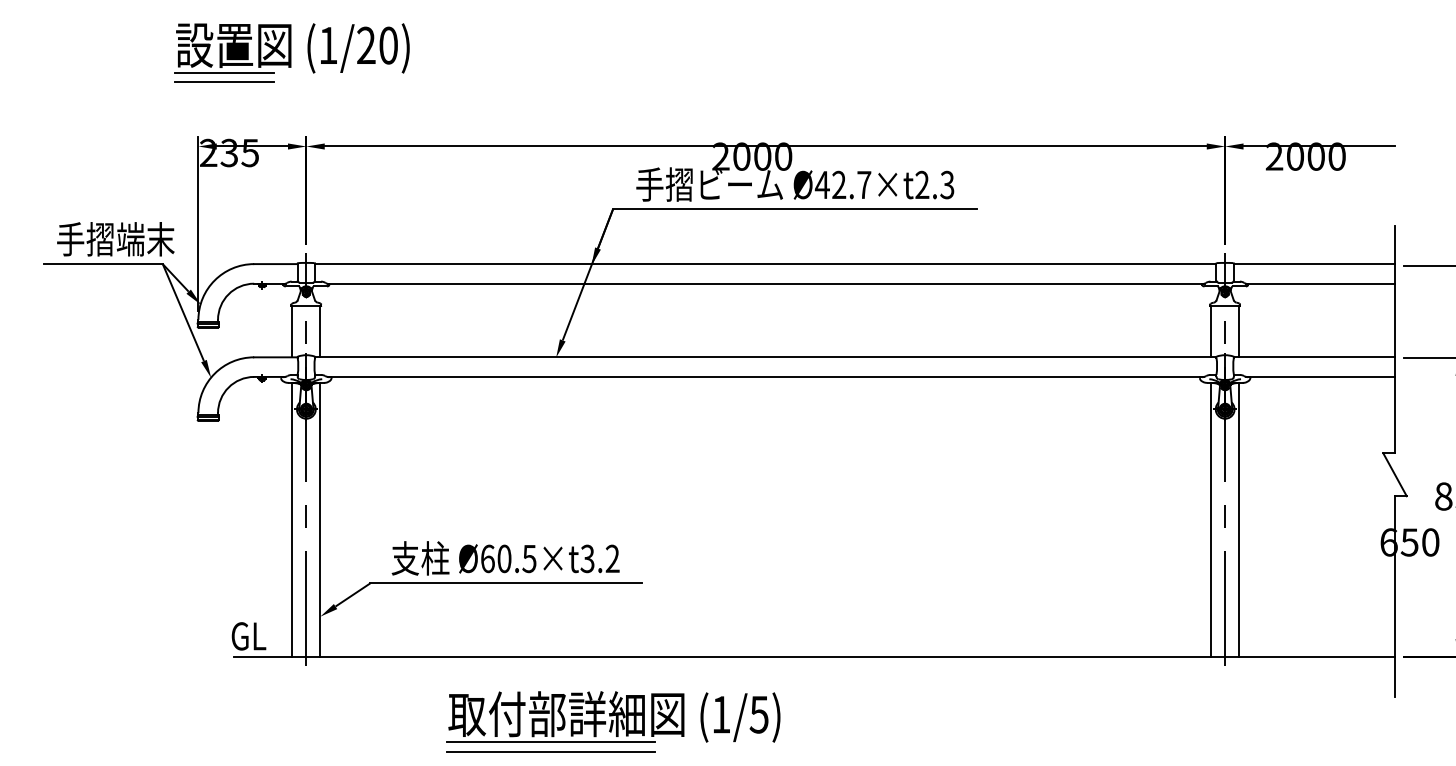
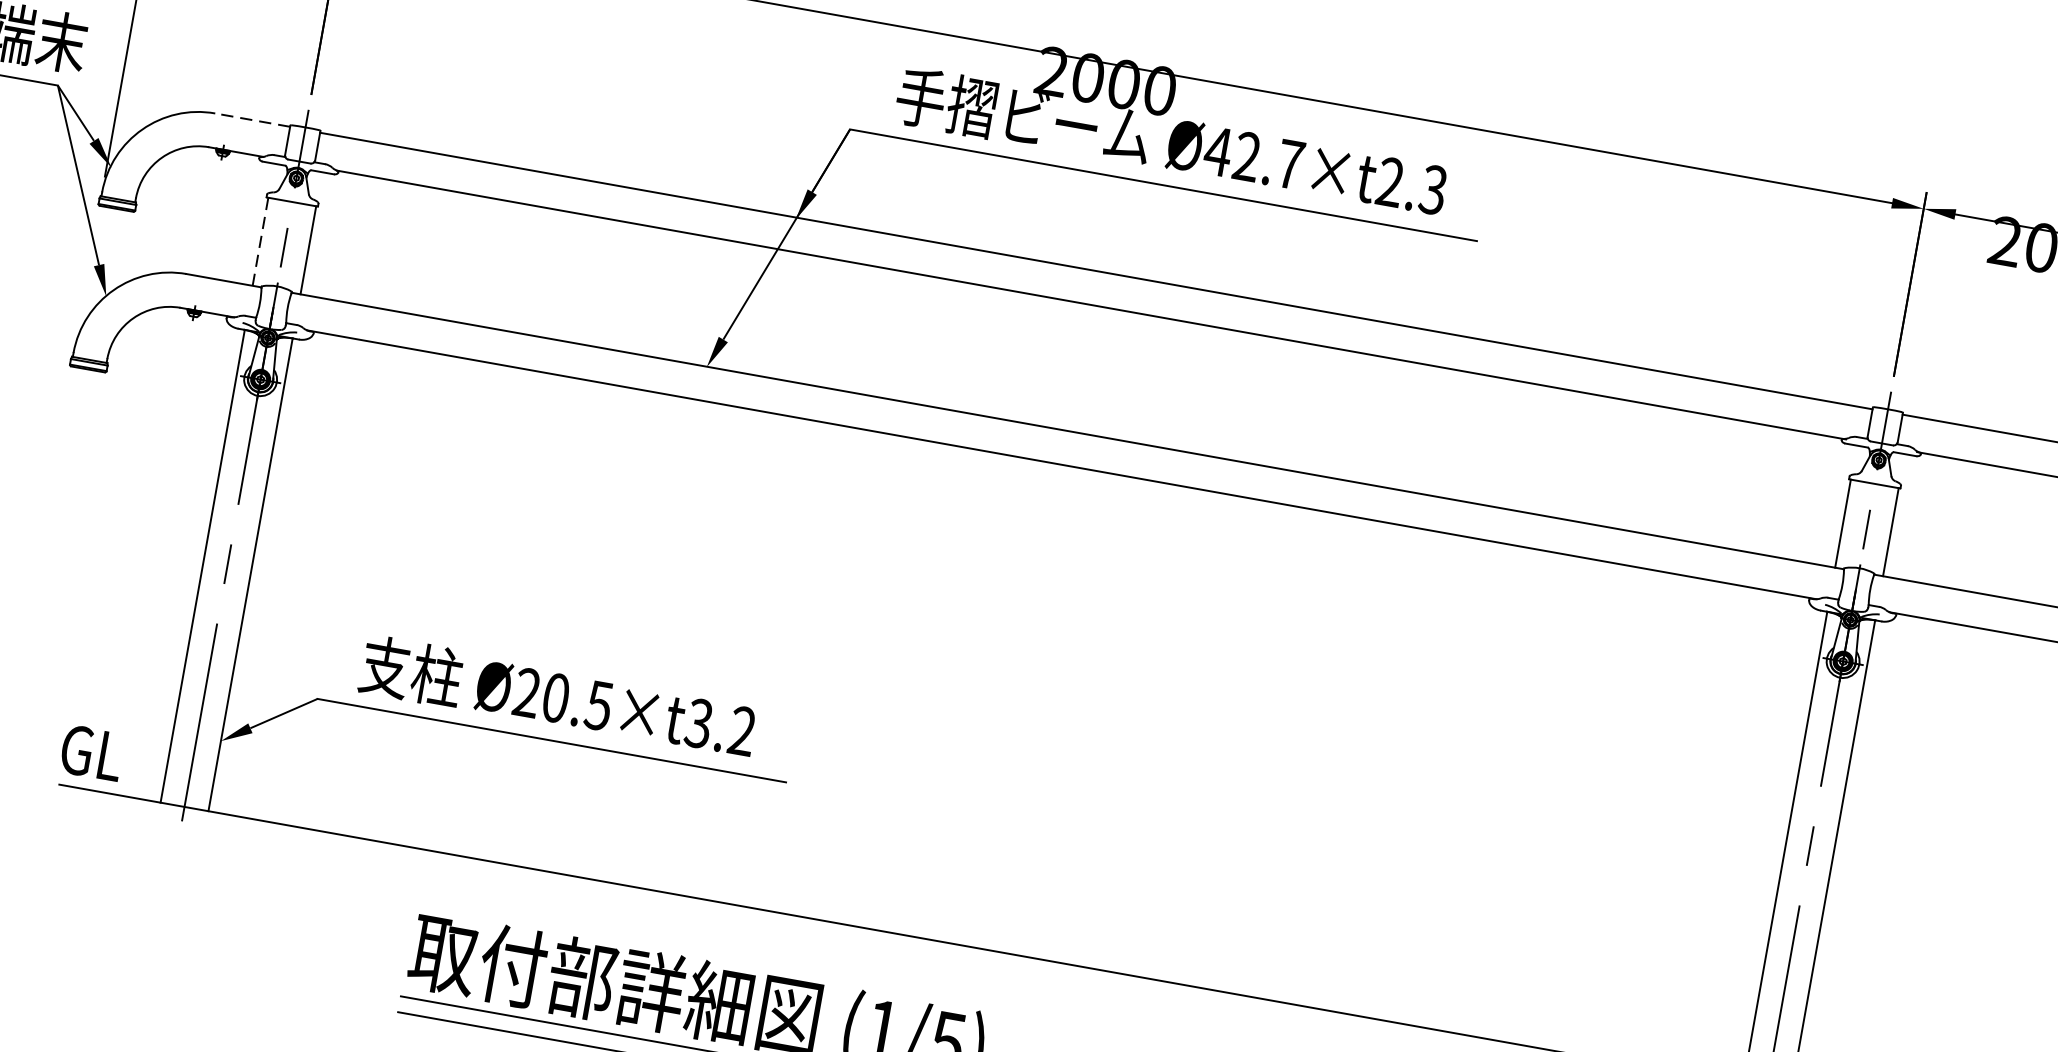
line: (275, 264) -> (251, 120), solid -> dashed
line: (292, 331) -> (260, 241), solid -> dashed
text: (487, 558) -> (526, 692), Ø60.5×t3.2 -> Ø20.5×t3.2

